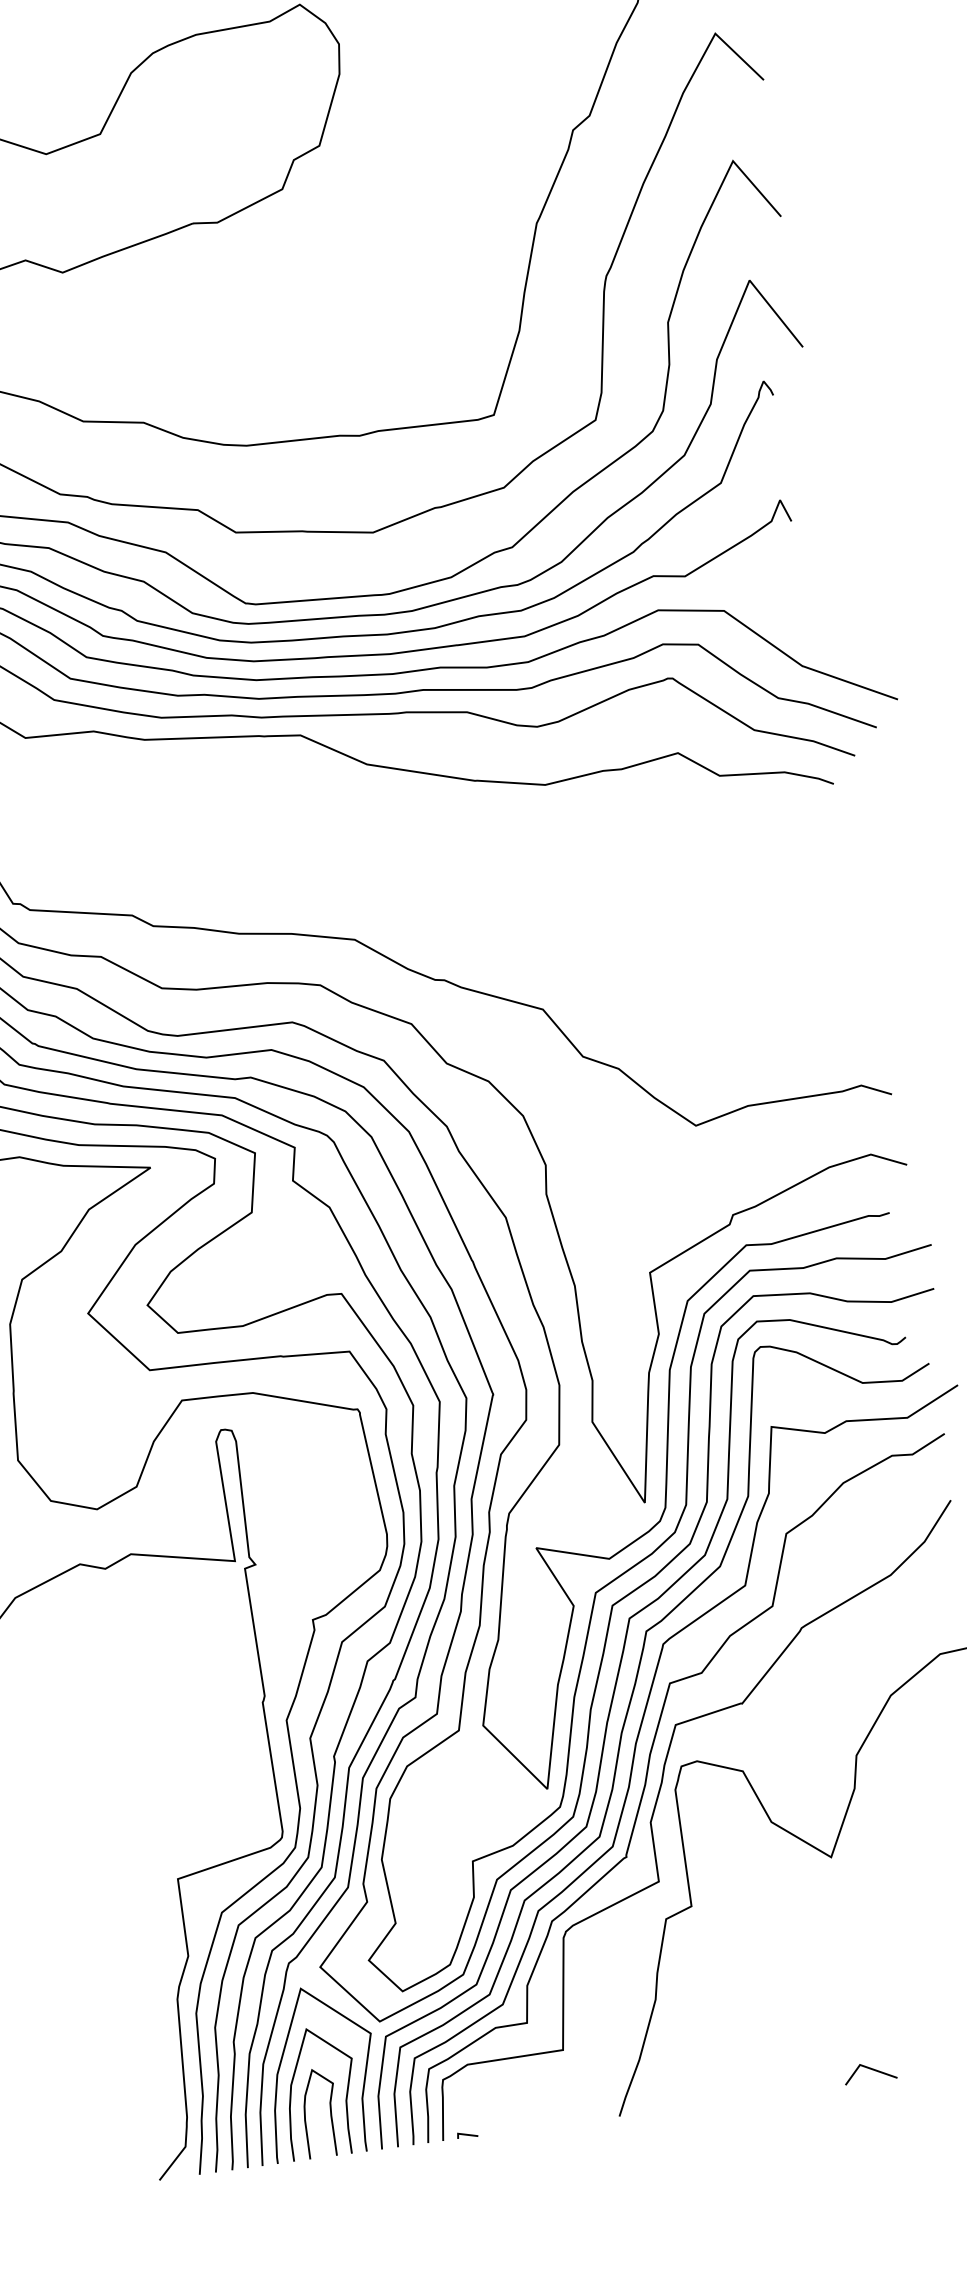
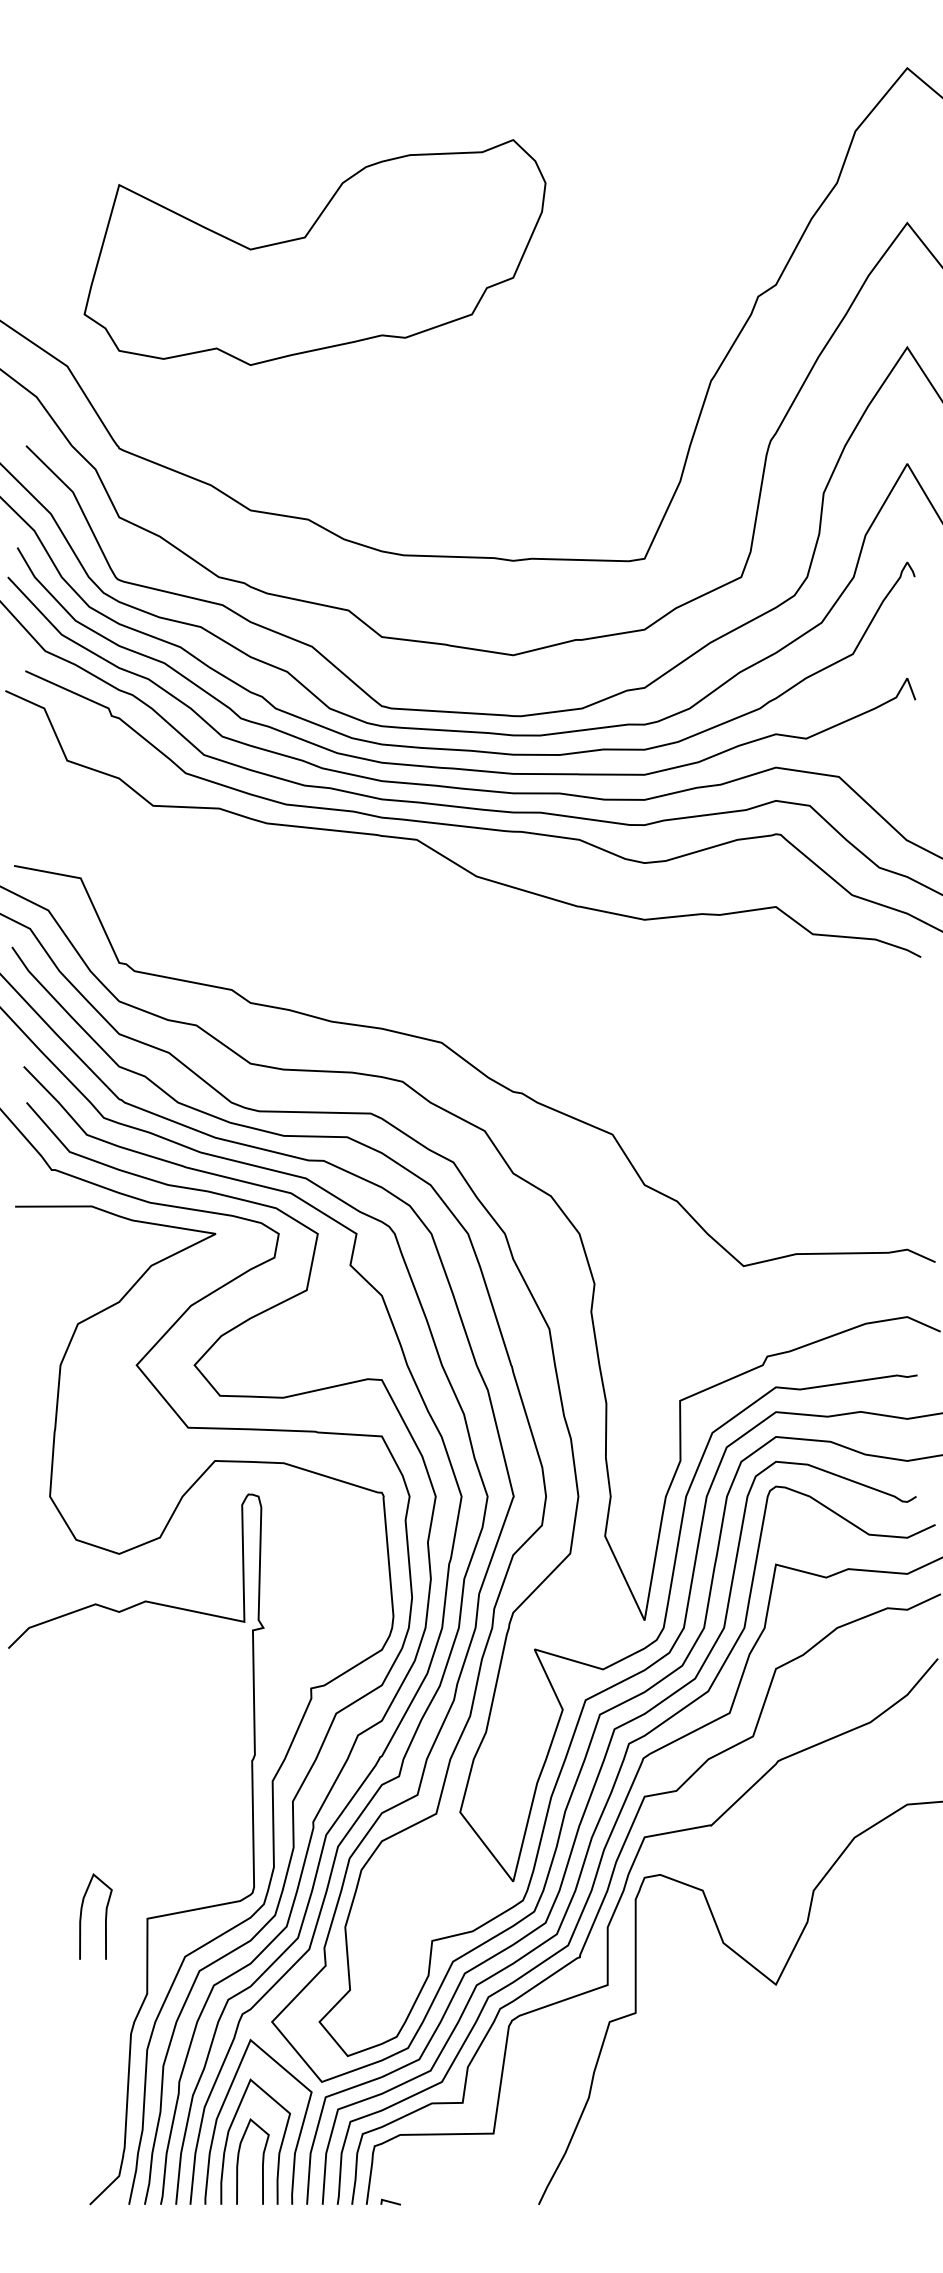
curve: (134, 1882) -> (105, 1916), added
line: (870, 2069) -> (785, 2193), removed

